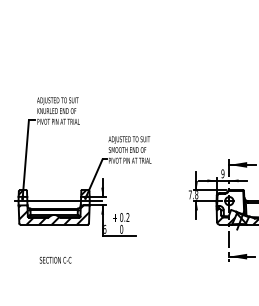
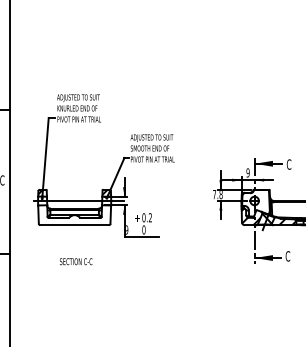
hatch: (54, 215) -> (74, 215), removed
text: (105, 228) -> (127, 229), 6 -> 9

